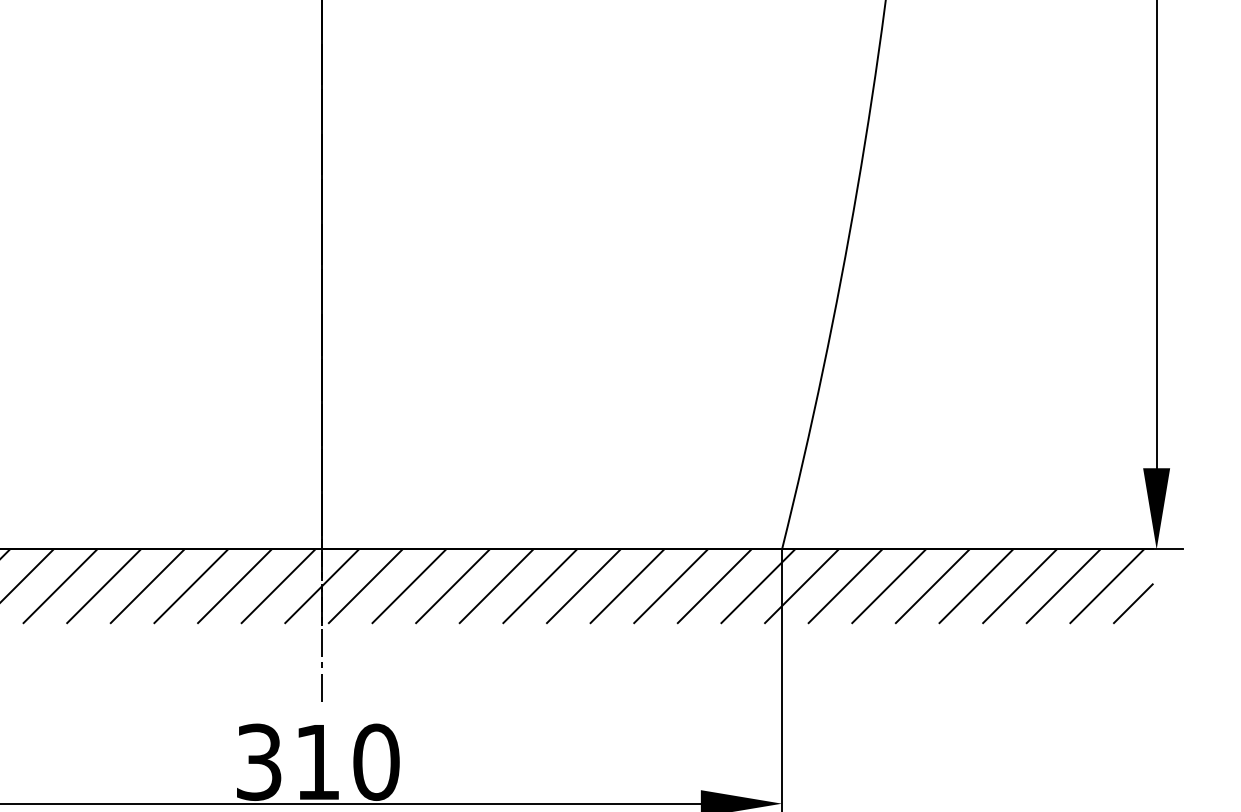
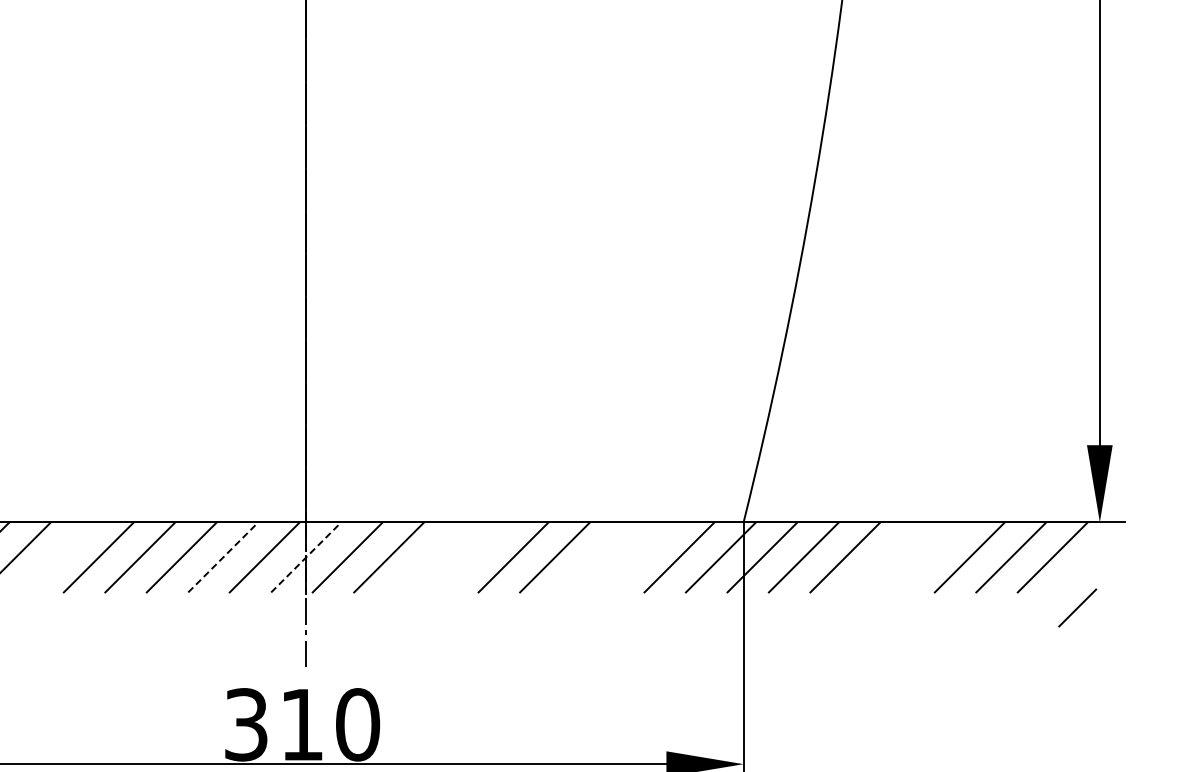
line: (60, 586) -> (57, 557), removed
line: (235, 586) -> (223, 557), solid -> dashed
line: (322, 586) -> (306, 557), solid -> dashed
line: (452, 586) -> (430, 557), removed
line: (496, 586) -> (472, 557), removed
line: (627, 586) -> (596, 557), removed
line: (671, 586) -> (638, 557), removed
line: (932, 586) -> (886, 557), removed
line: (976, 586) -> (928, 557), removed
line: (1133, 603) -> (1077, 607), moved

